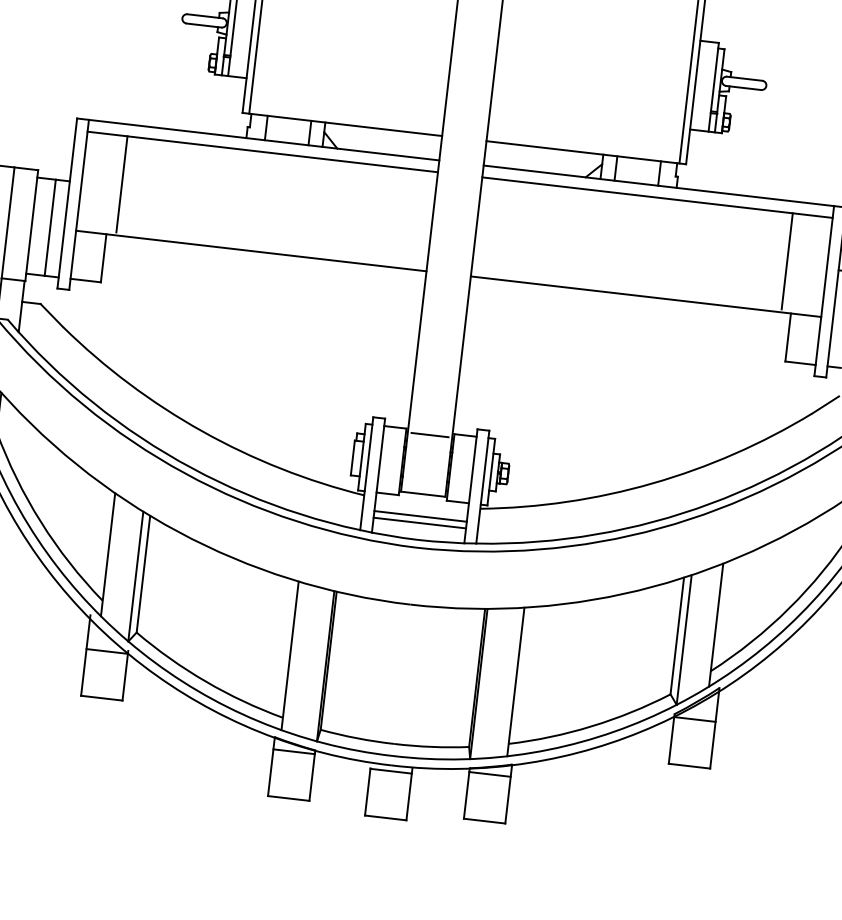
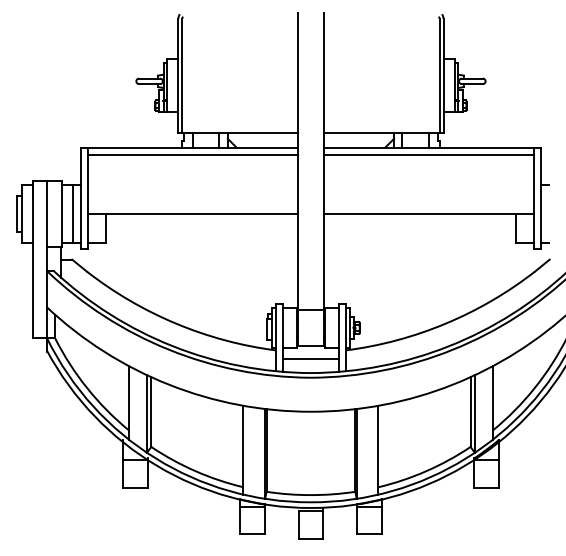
line: (122, 184) -> (112, 183), removed
line: (786, 261) -> (509, 183), removed
line: (419, 523) -> (310, 363), removed

